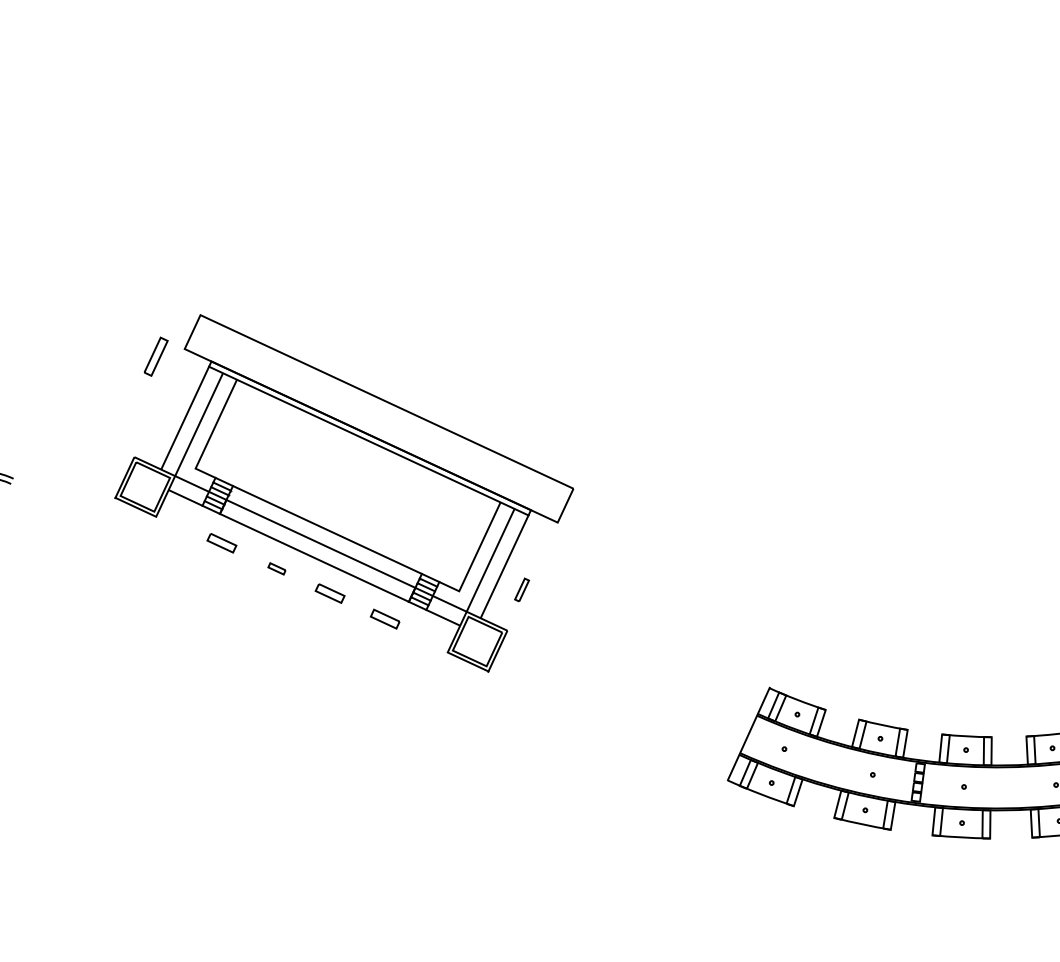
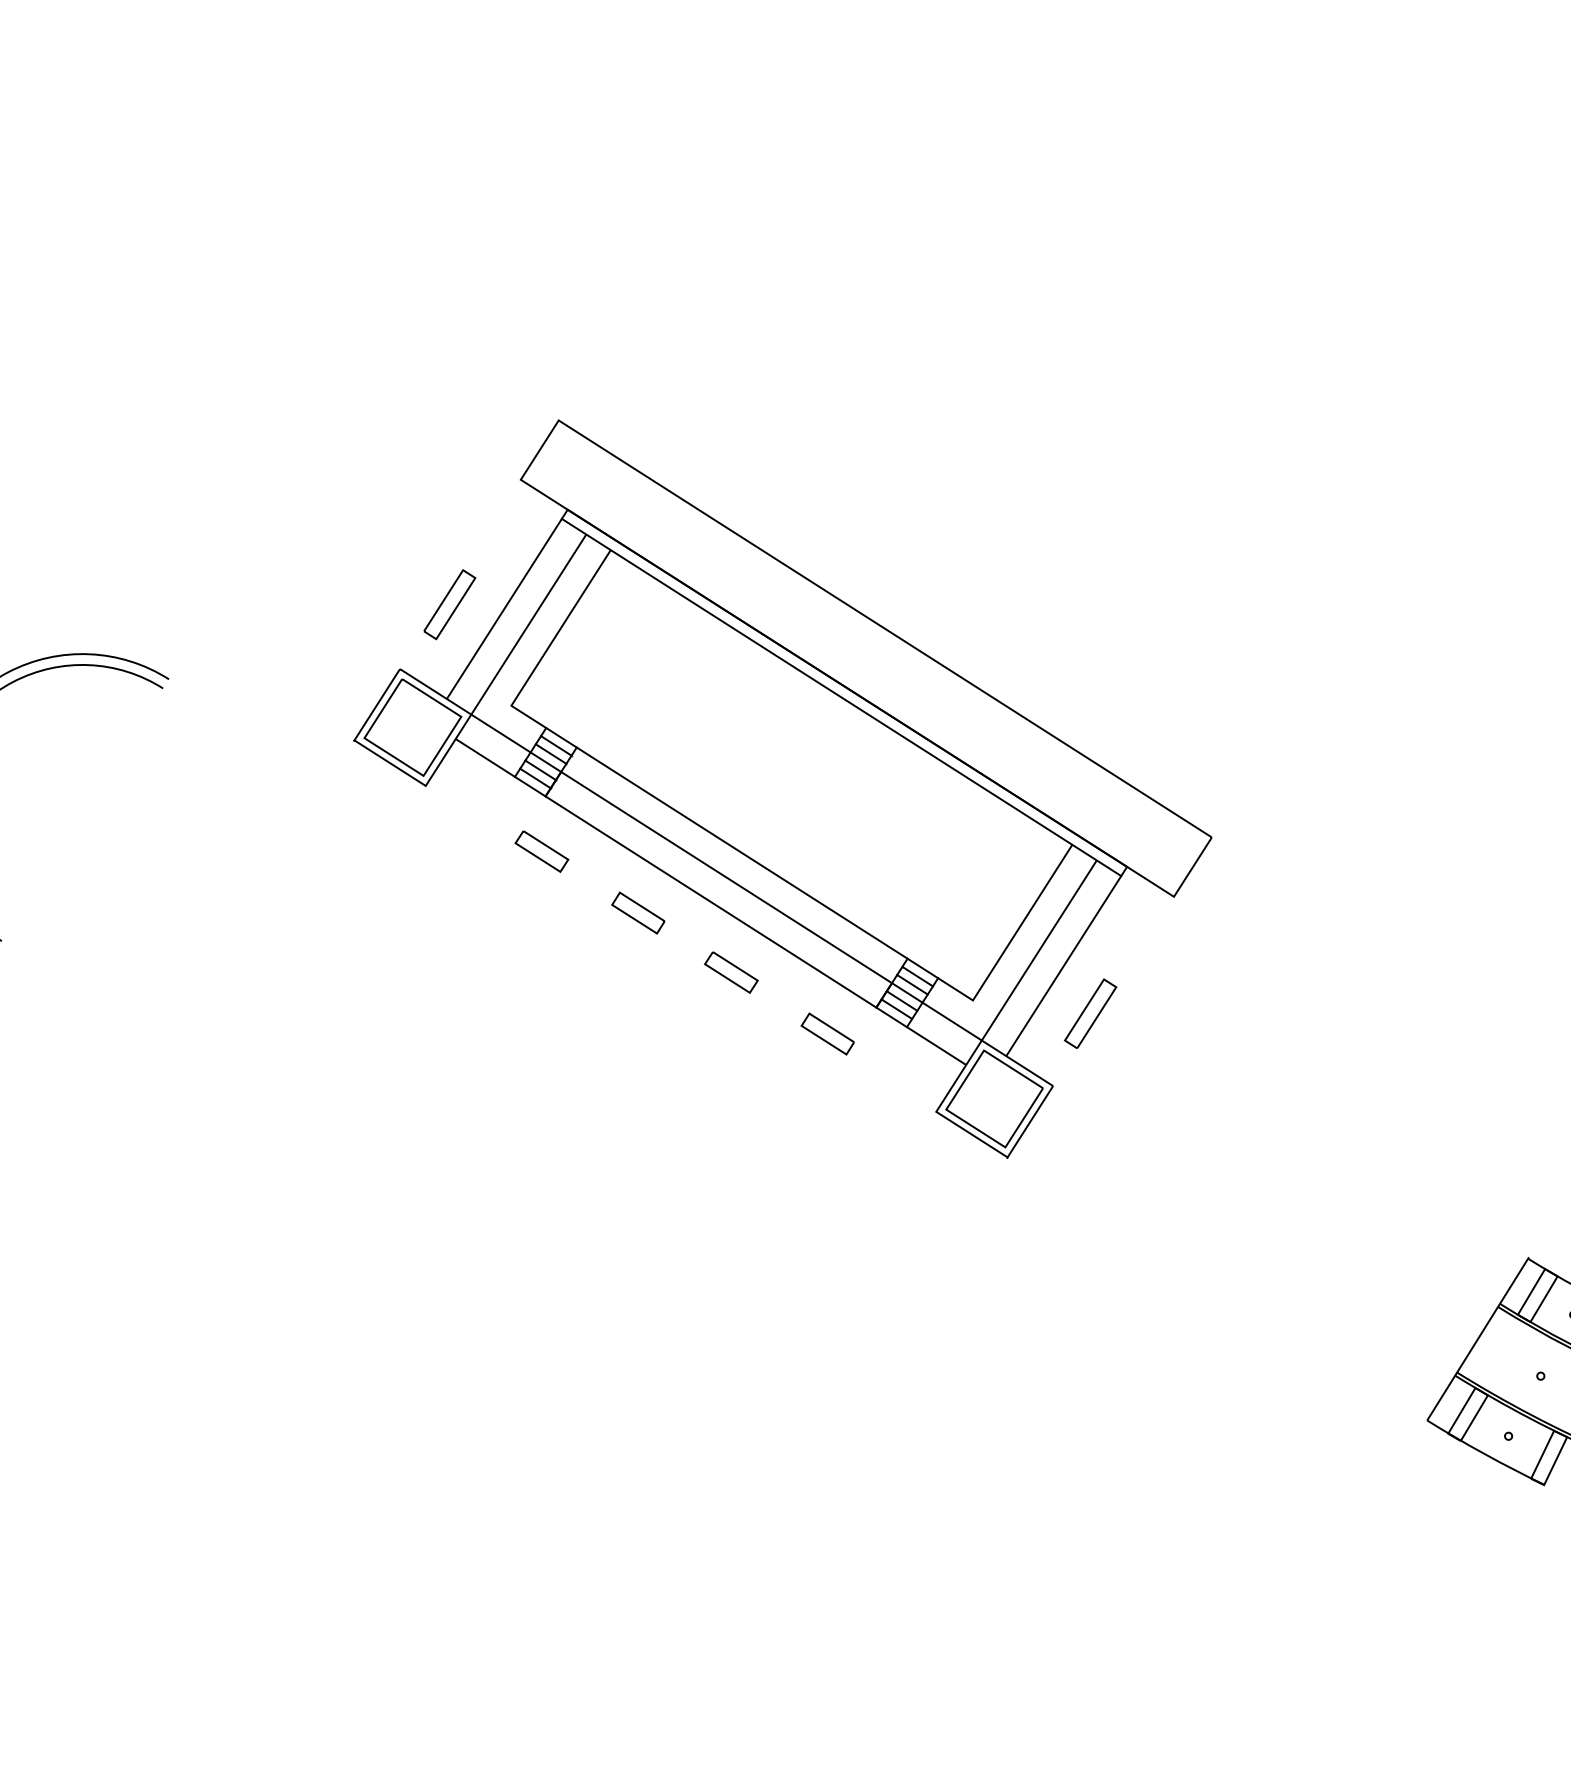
part: (156, 356) -> (450, 604), moved
part: (276, 568) -> (637, 912), size x1.67
part: (521, 589) -> (1089, 1012), size x1.67

